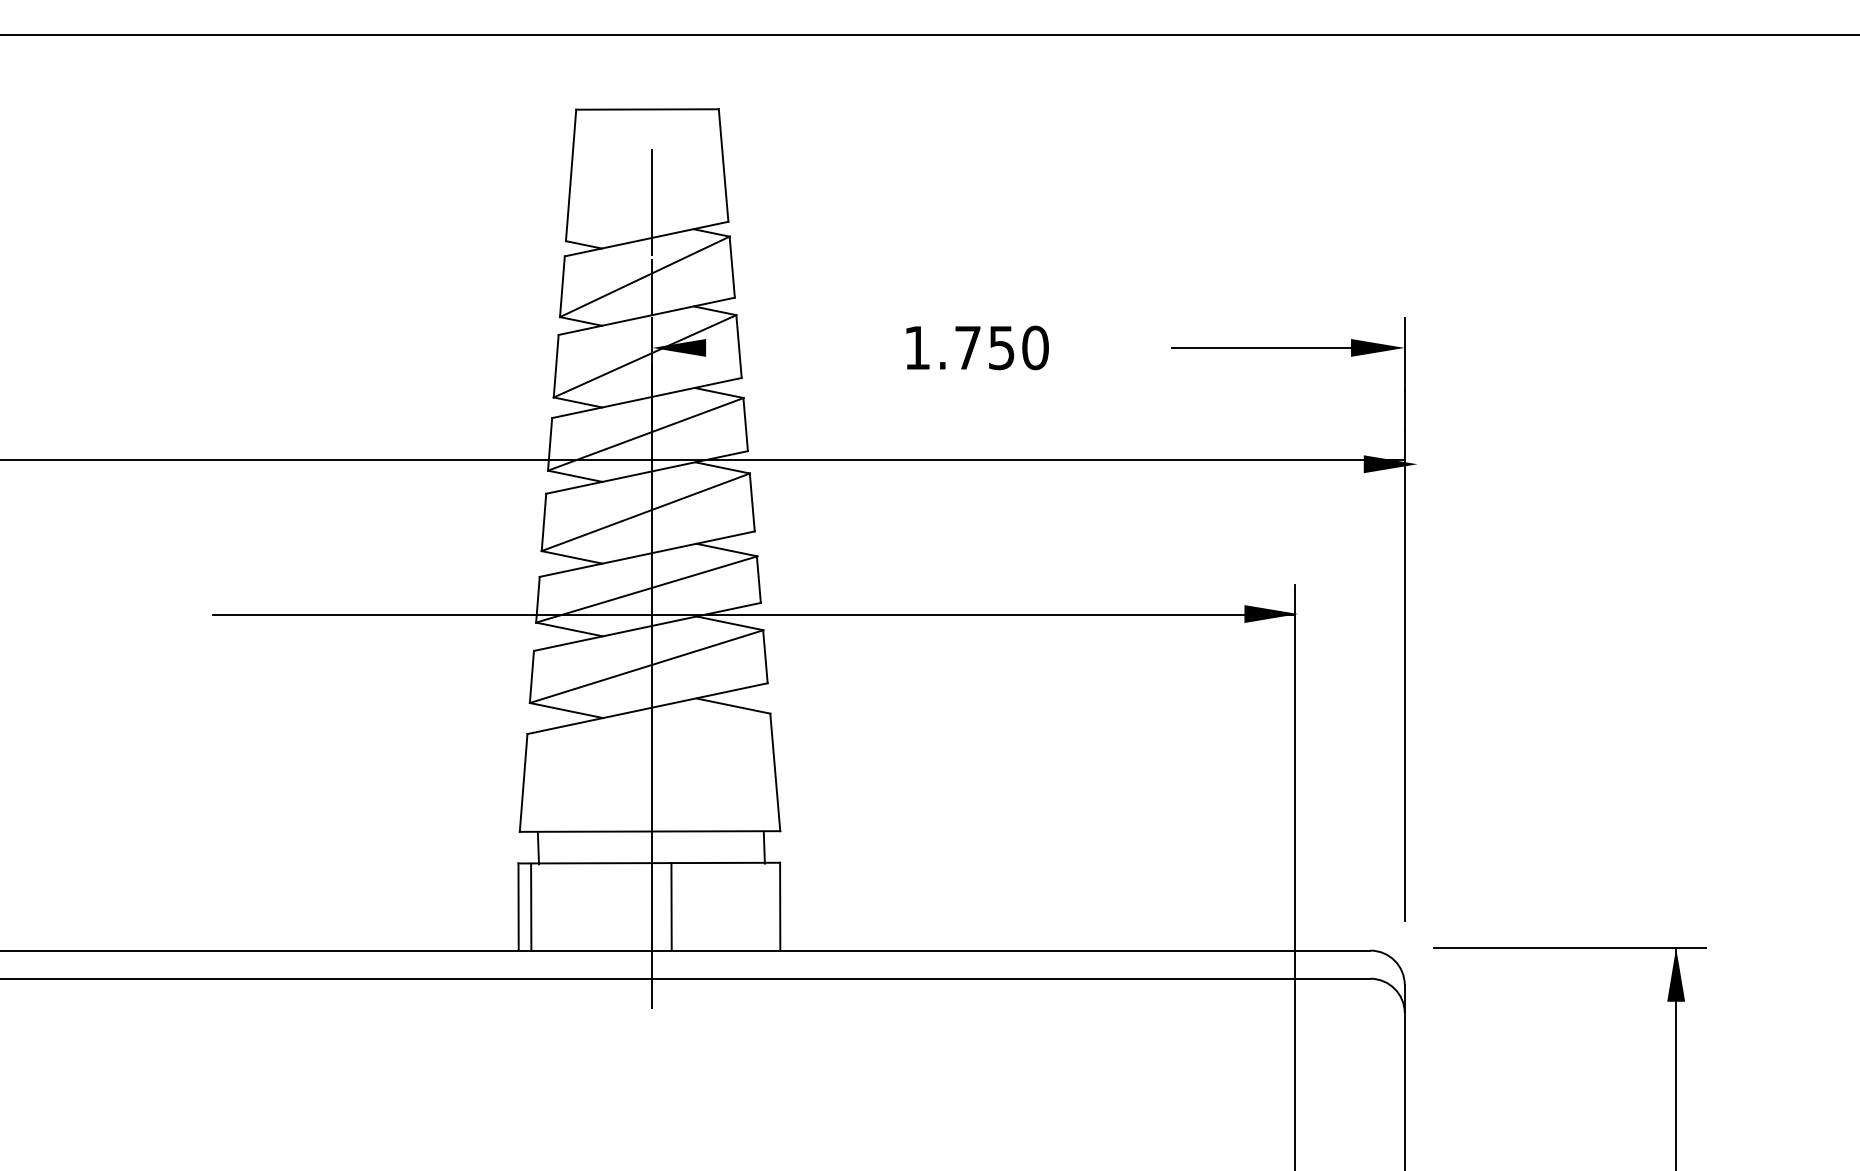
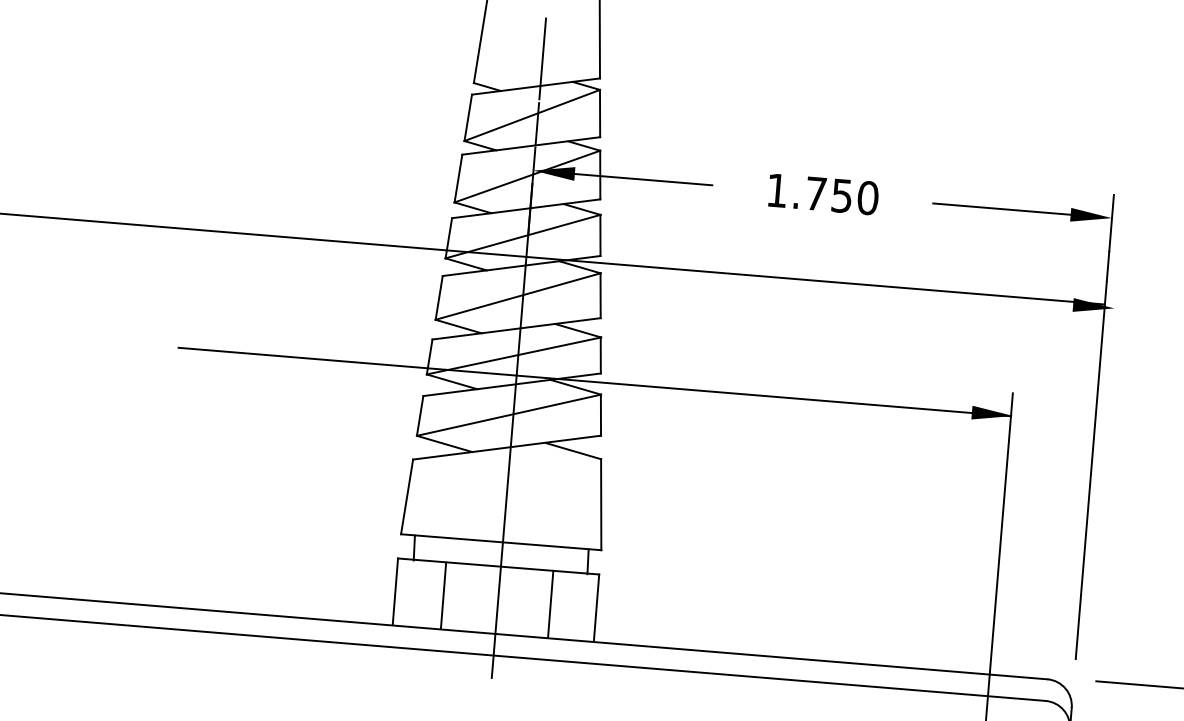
line: (795, 347) -> (643, 179), added
text: (977, 347) -> (823, 194), moved
line: (531, 906) -> (443, 595), moved
line: (671, 906) -> (550, 604), moved

